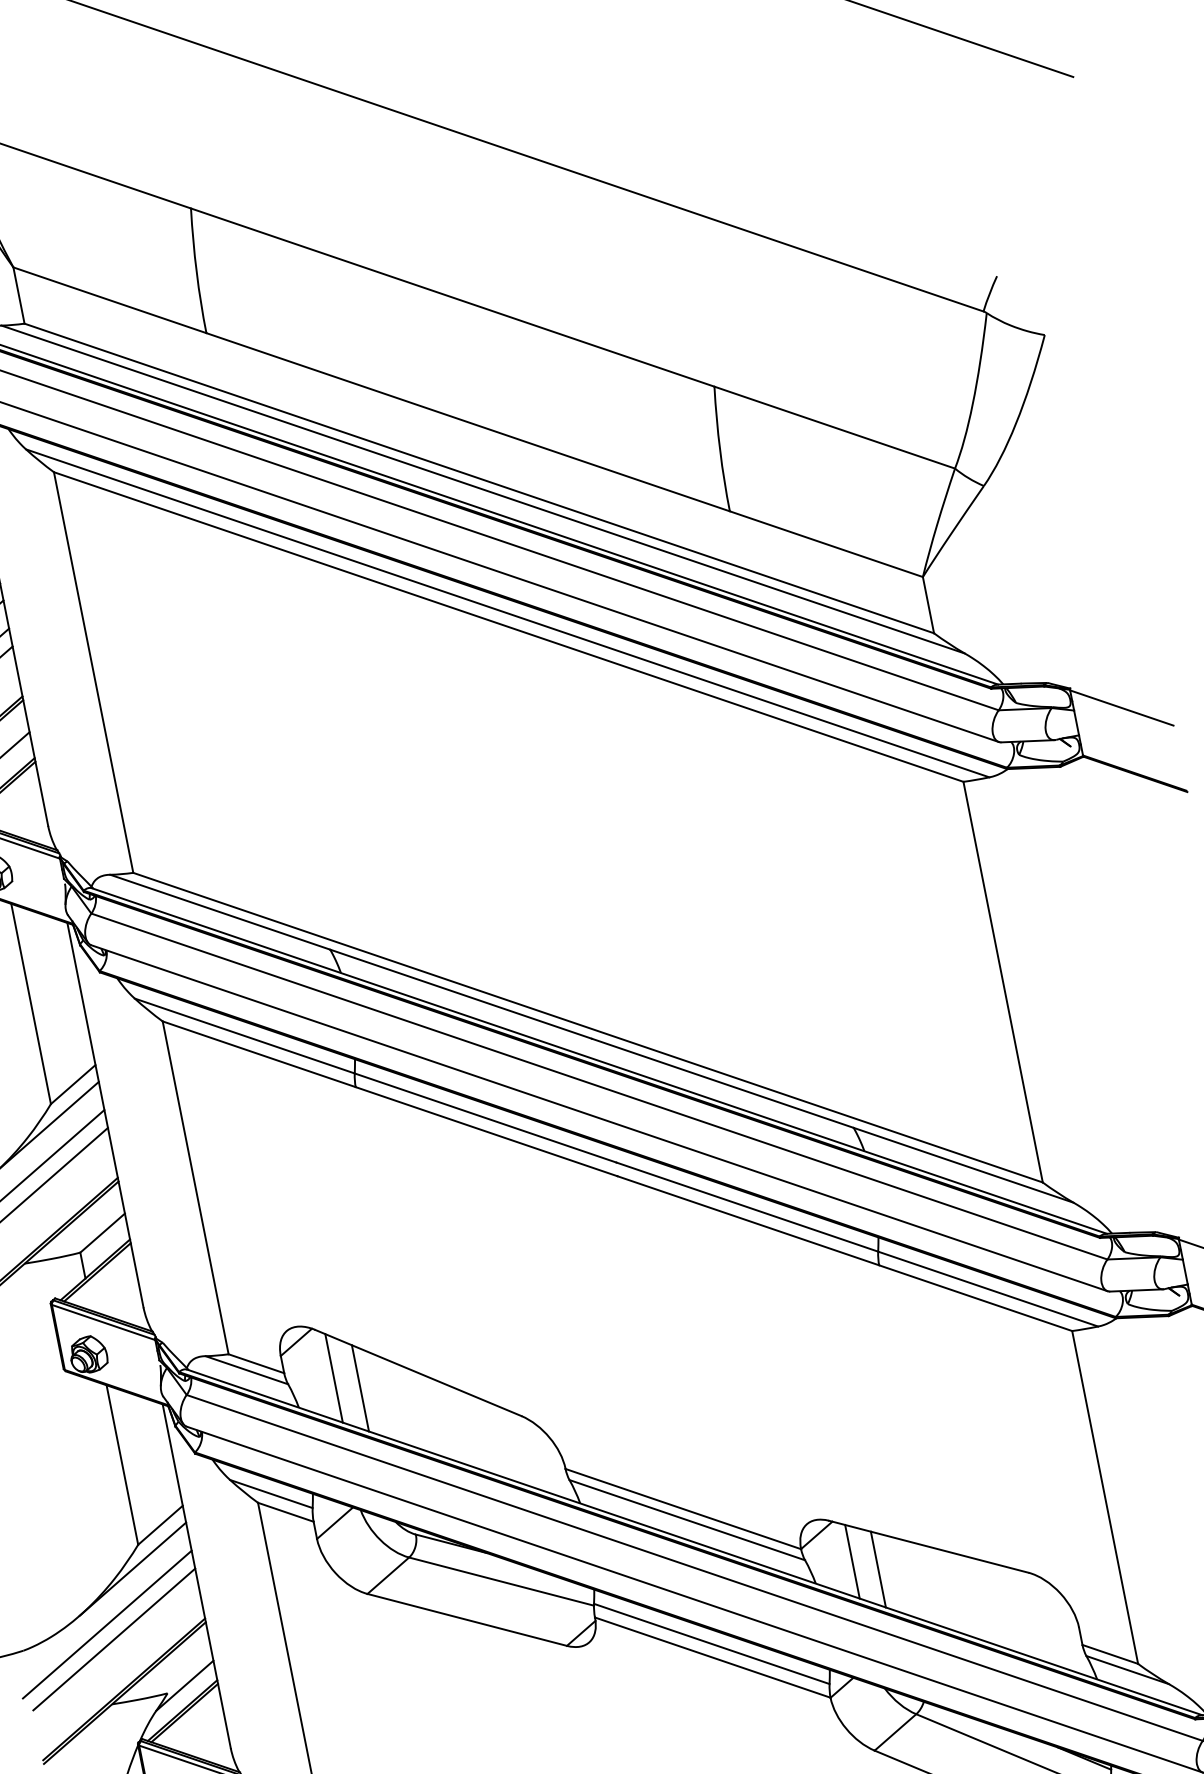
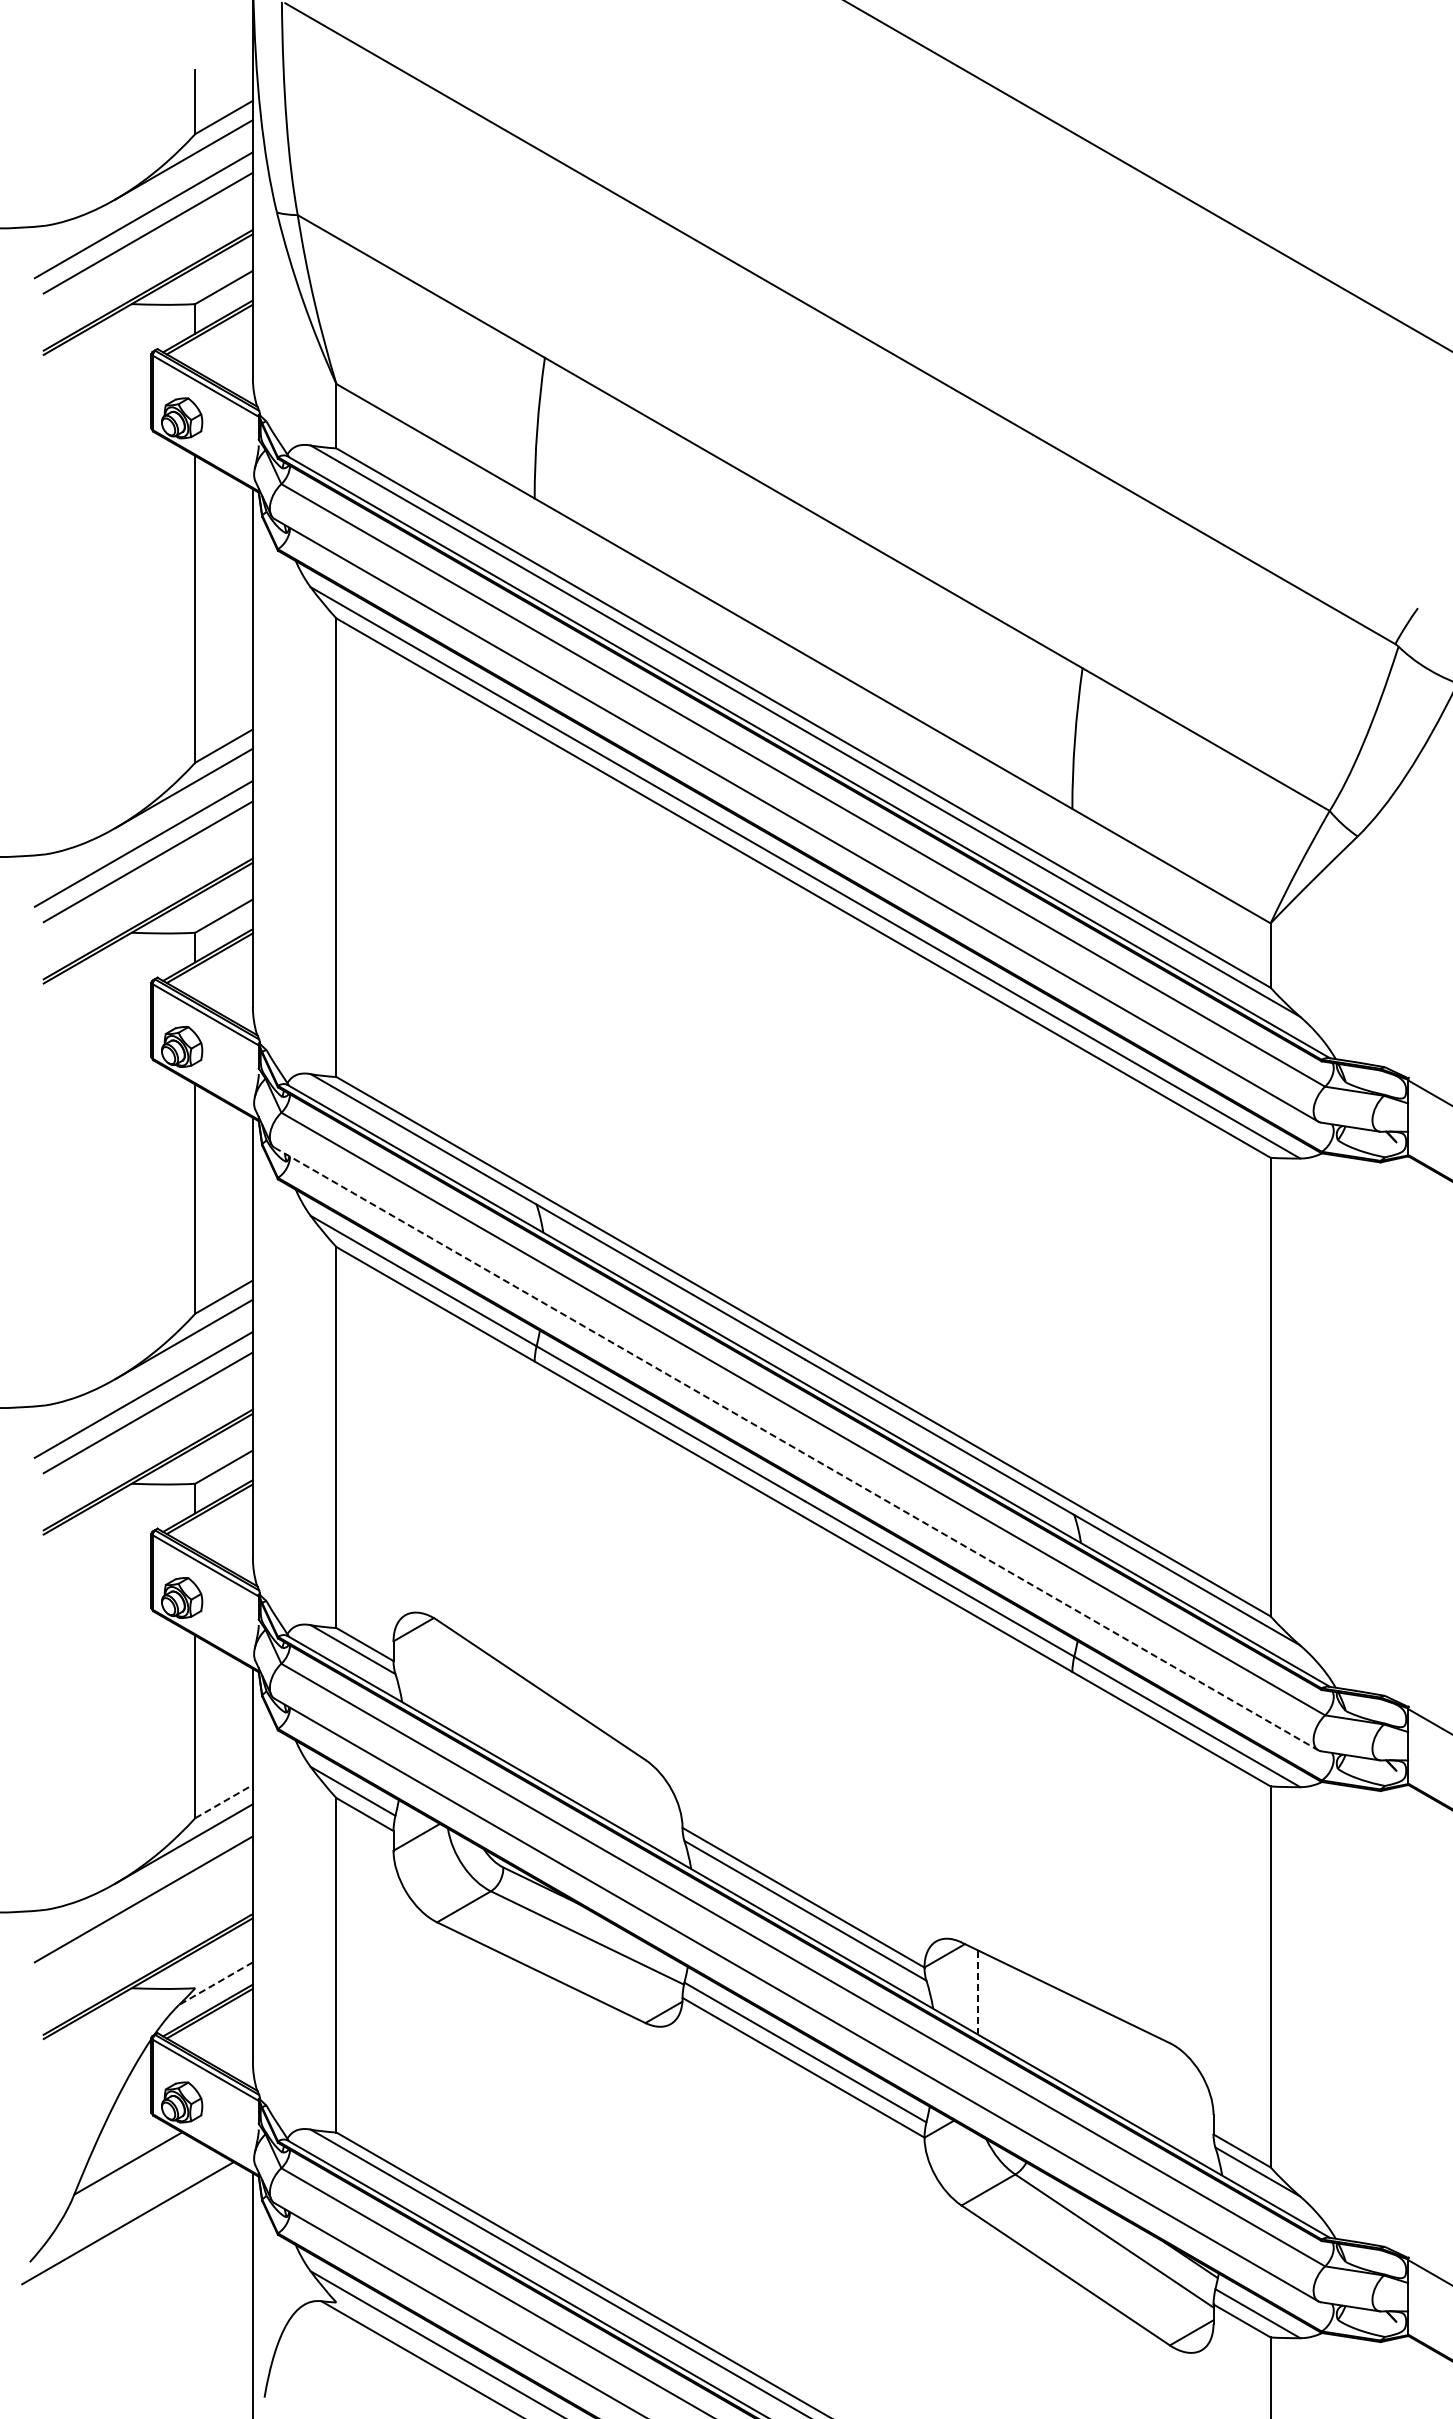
line: (599, 1117) -> (796, 1448), solid -> dashed
line: (334, 1378) -> (447, 1677), removed
line: (360, 1387) -> (474, 1693), removed
line: (160, 1525) -> (224, 1801), solid -> dashed
line: (852, 1562) -> (978, 1993), solid -> dashed
line: (878, 1569) -> (1005, 2006), removed
line: (113, 1638) -> (147, 1916), removed
line: (184, 1685) -> (215, 1983), solid -> dashed

